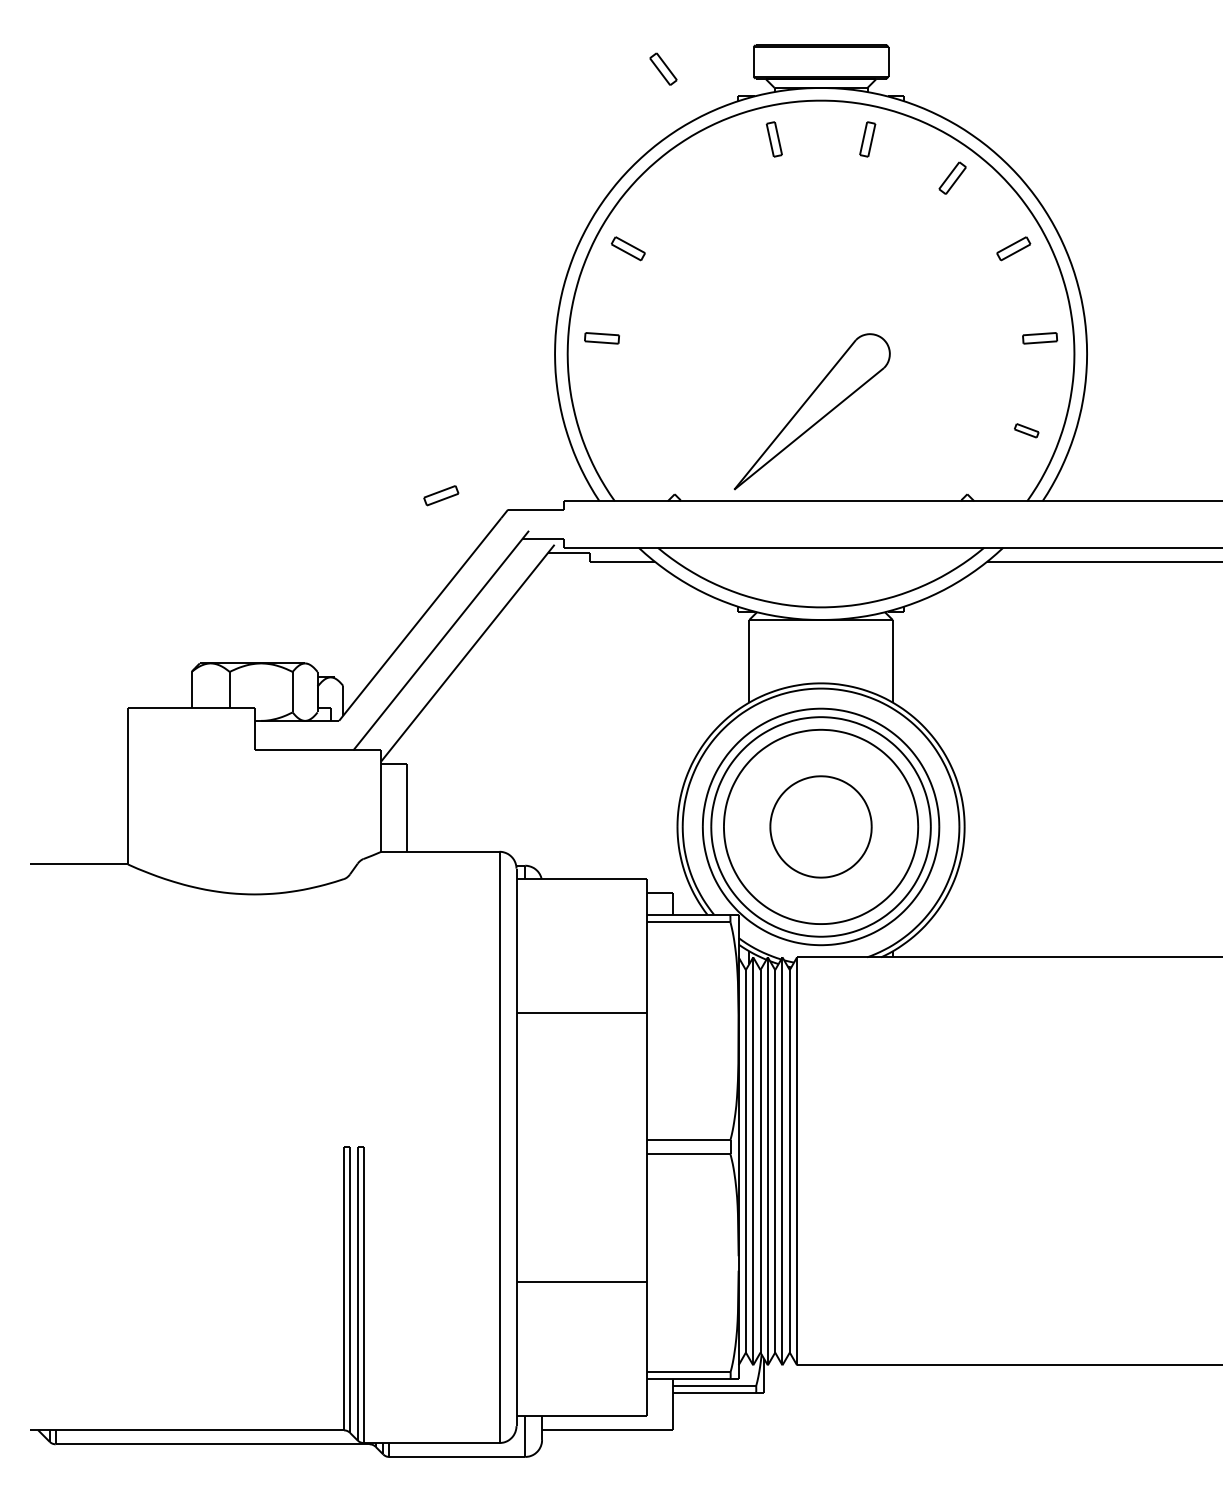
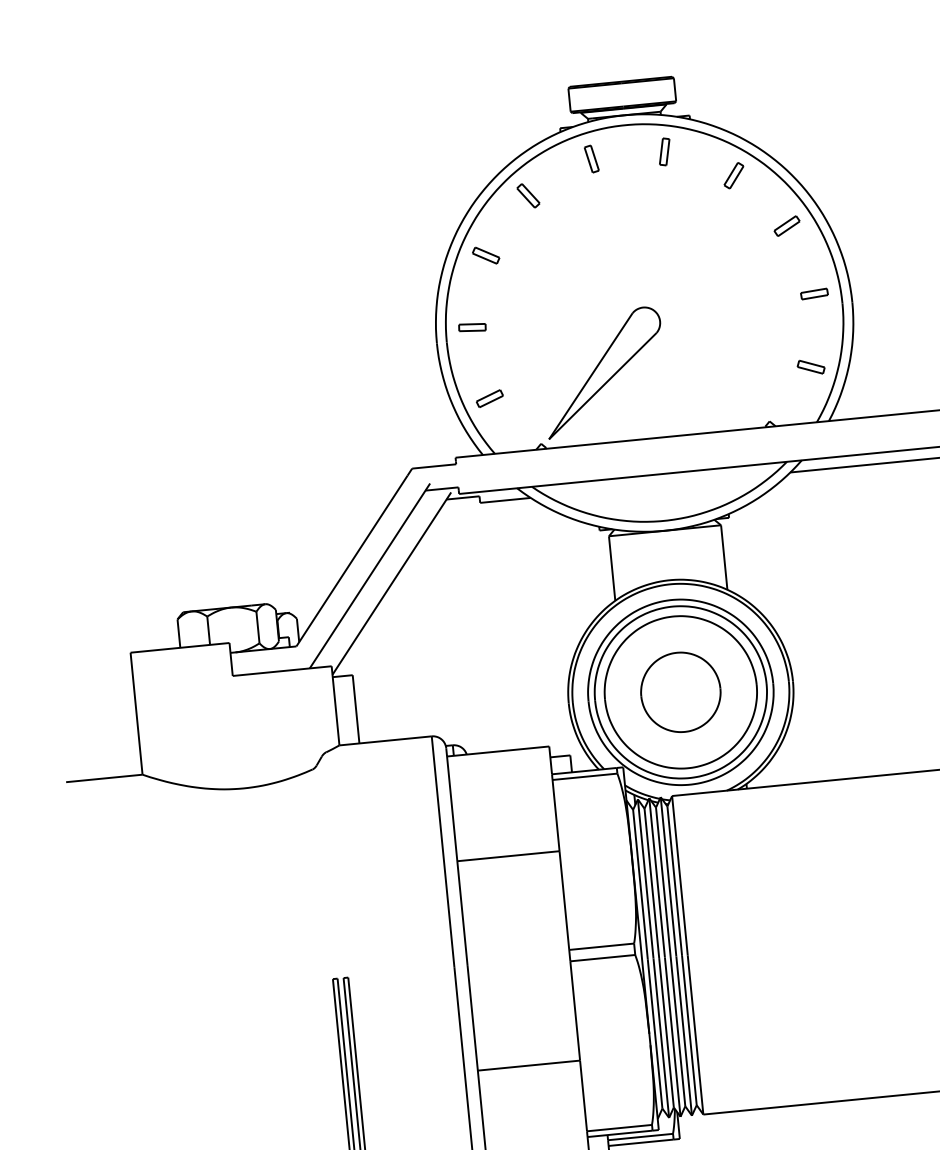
part: (663, 68) -> (528, 195), moved
part: (811, 411) -> (603, 372), moved
part: (1026, 430) -> (810, 367), size x1.43
part: (441, 495) -> (490, 398), moved

